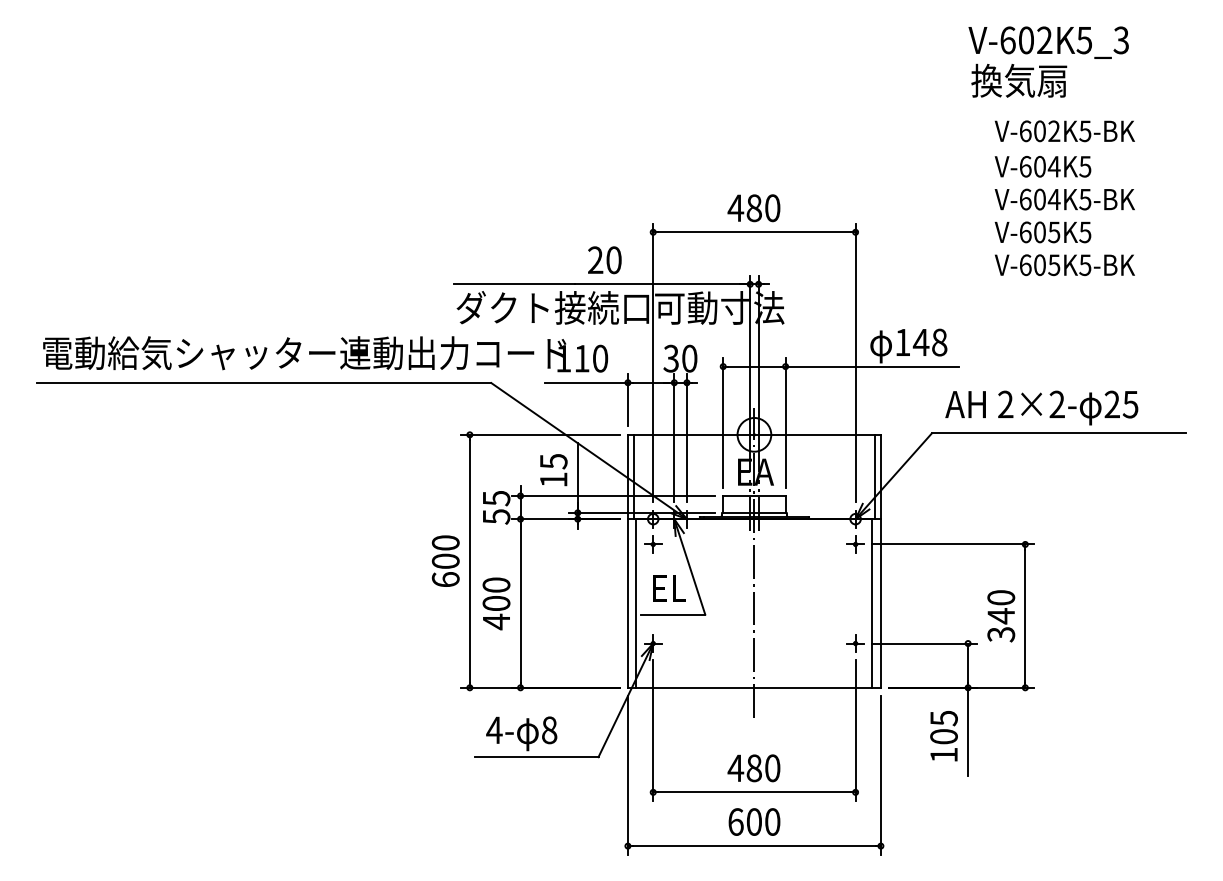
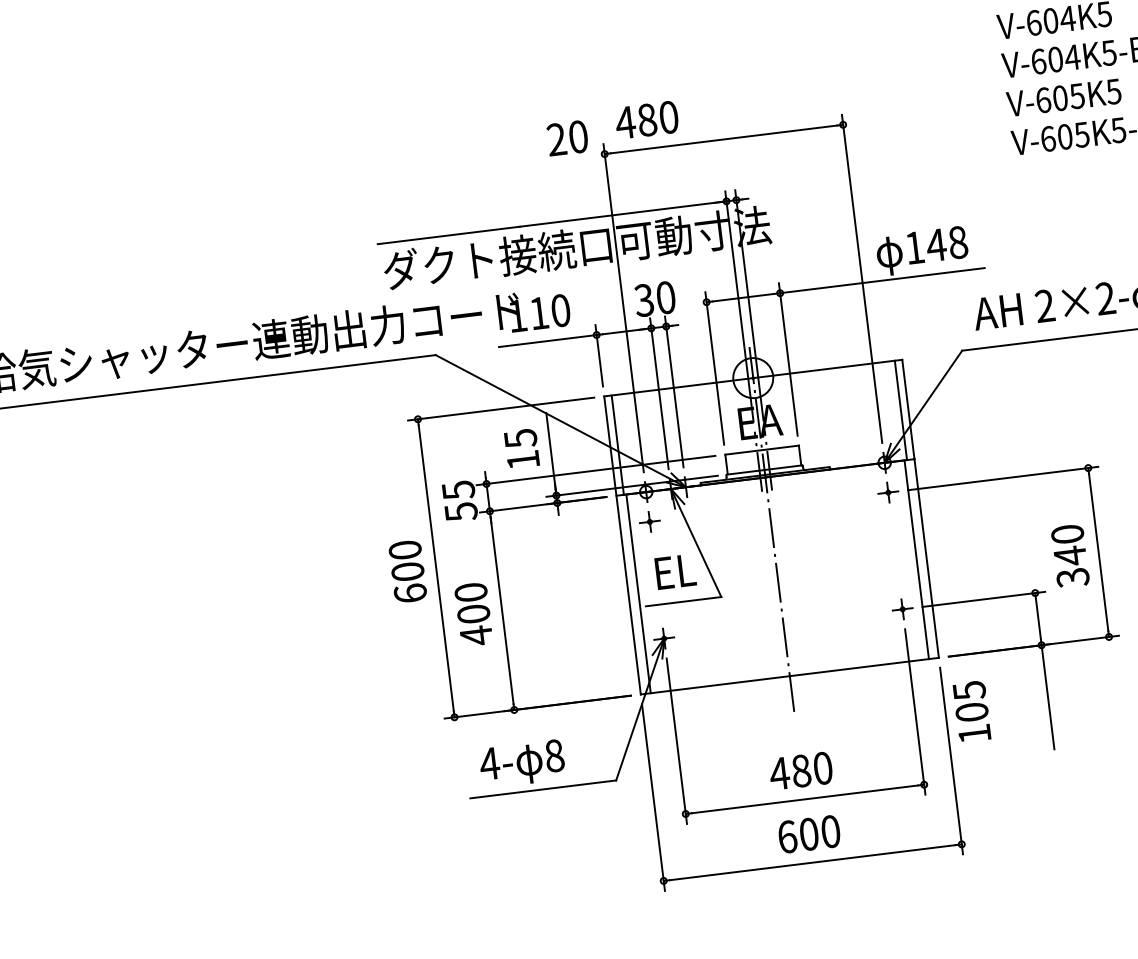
text: (753, 208) -> (646, 120), moved
text: (604, 260) -> (567, 138), moved
text: (943, 736) -> (971, 712), moved

